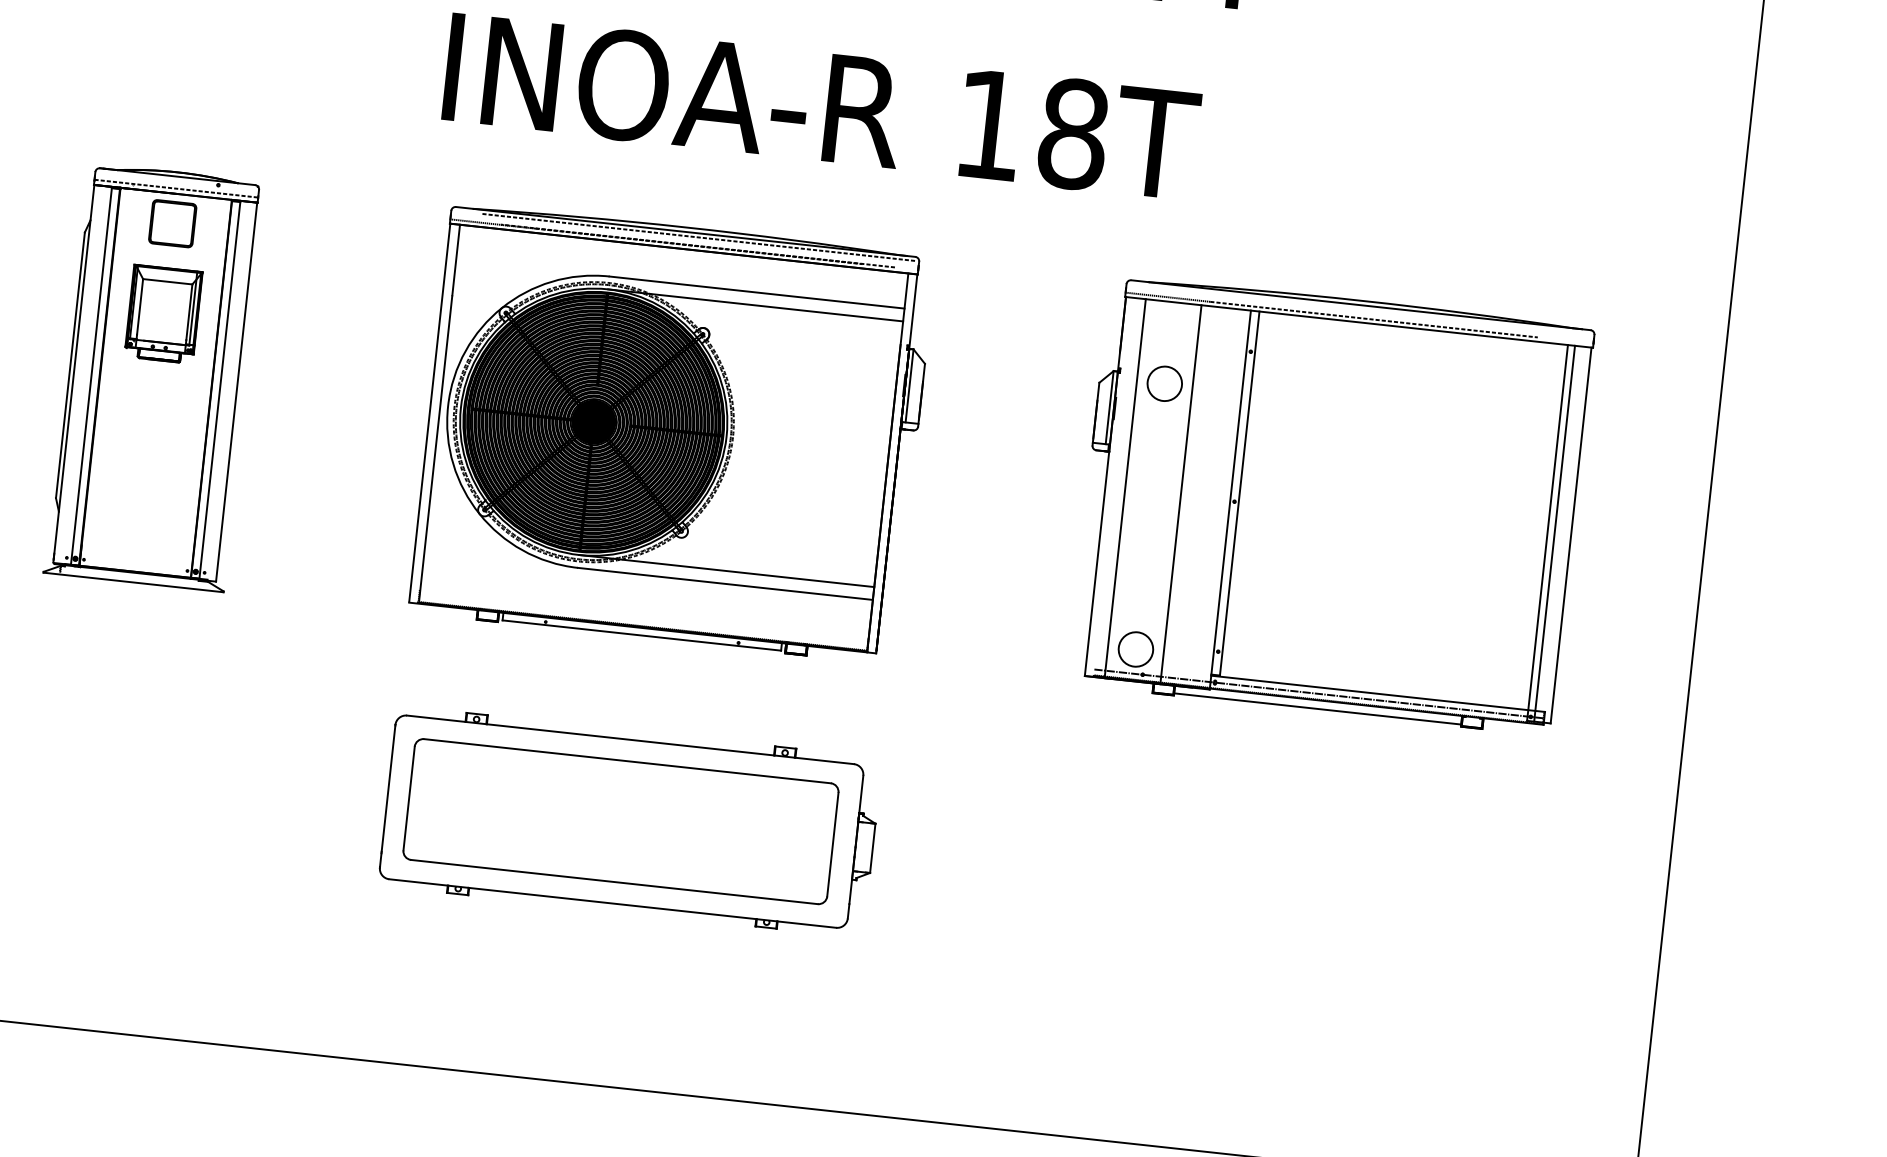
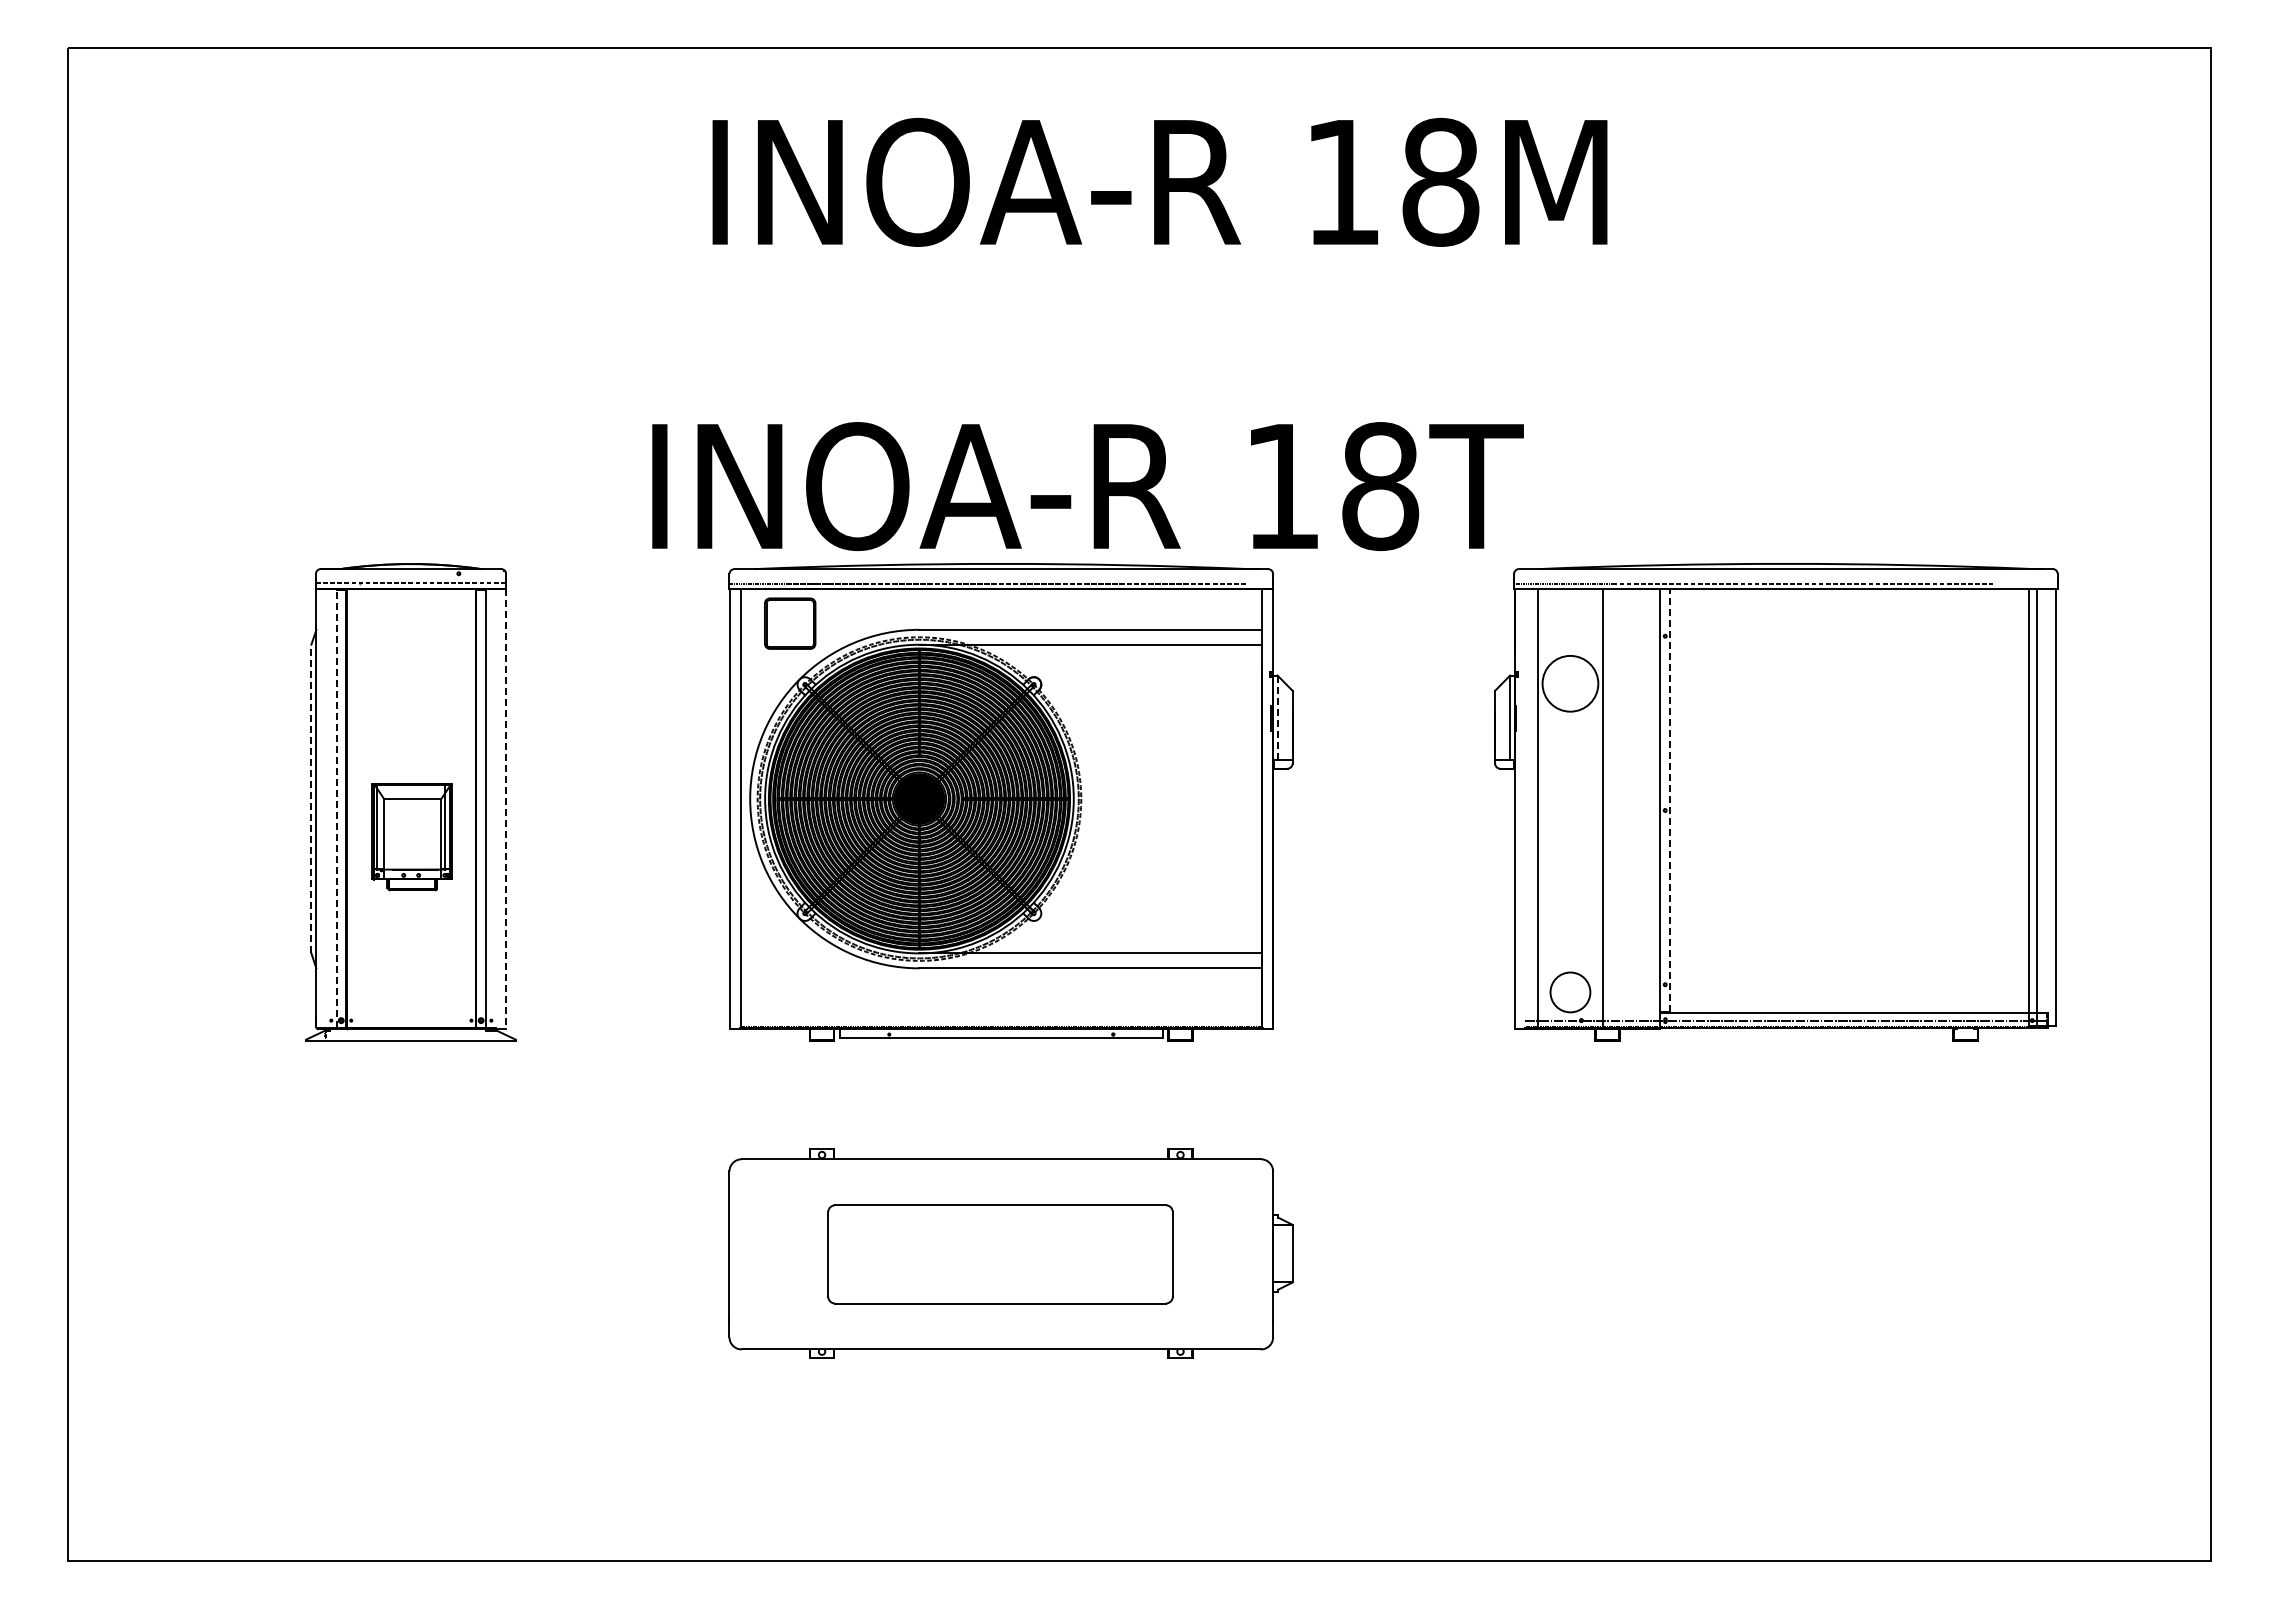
text: (821, 106) -> (1087, 486), moved
part: (173, 223) -> (790, 623), moved
line: (698, 237) -> (1016, 573), removed
part: (163, 314) -> (411, 837), moved
line: (70, 364) -> (311, 798), solid -> dashed
line: (91, 375) -> (336, 808), solid -> dashed
circle: (1164, 383) -> (1570, 683), size x1.4
line: (909, 385) -> (1277, 717), solid -> dashed
line: (236, 392) -> (505, 809), solid -> dashed
line: (1240, 492) -> (1670, 799), solid -> dashed
line: (1317, 709) -> (1786, 1038), removed
part: (620, 821) -> (1000, 1254), size x0.7

